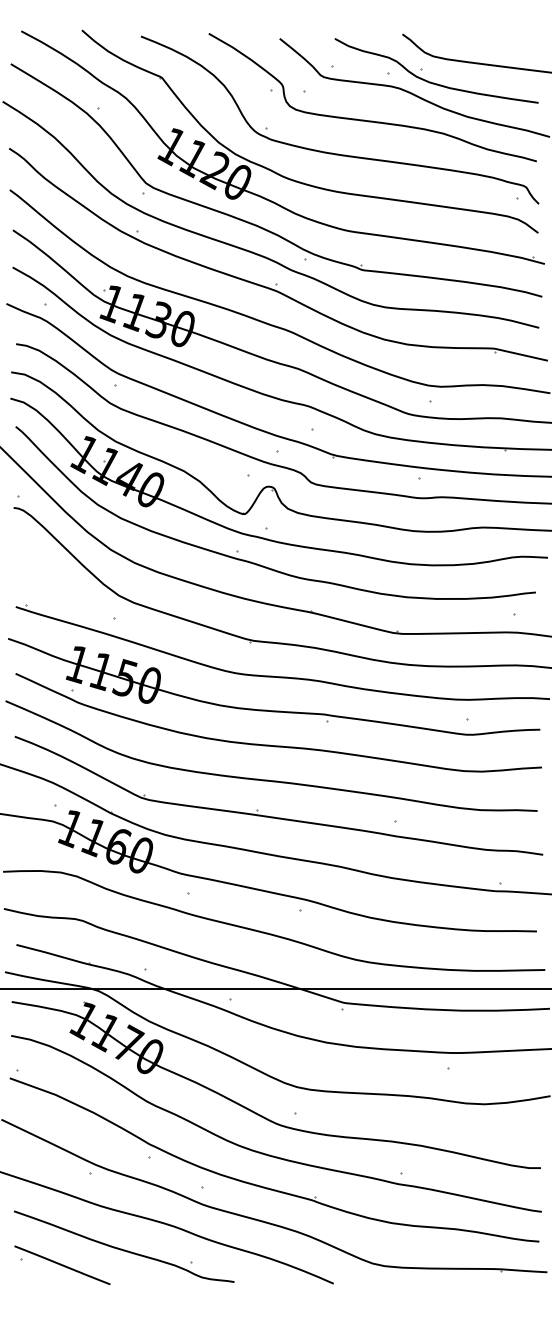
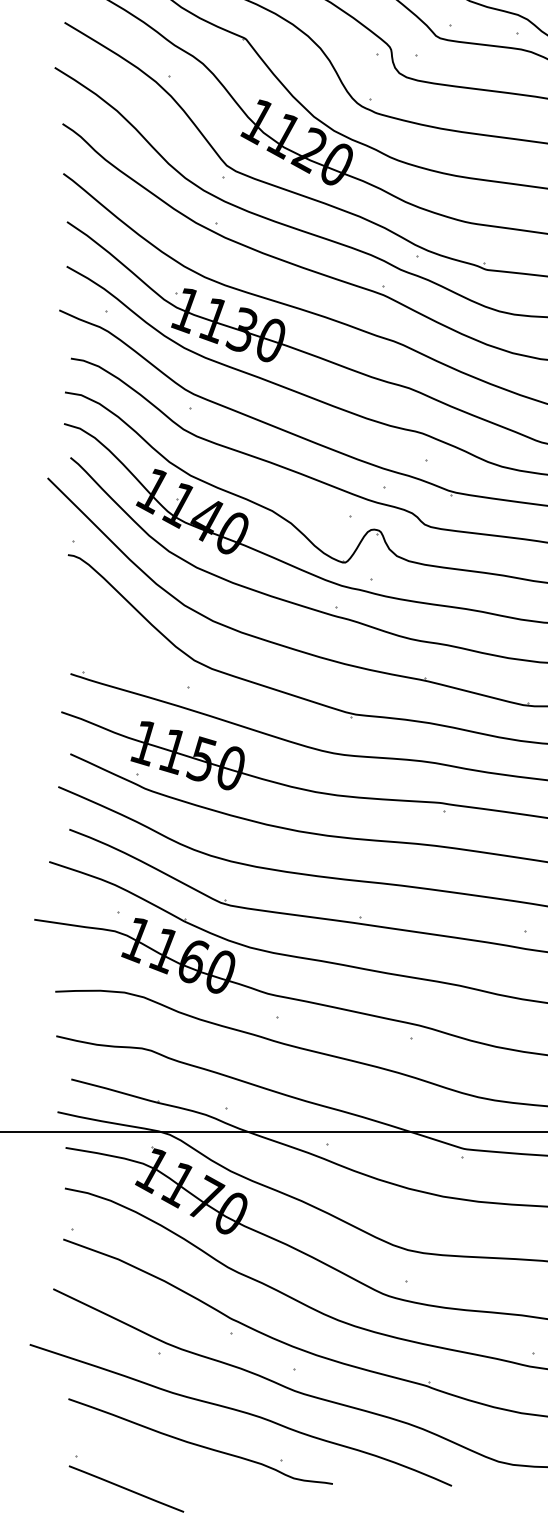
line: (62, 1265) -> (126, 1489), moved

